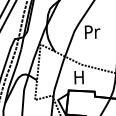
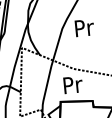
text: (79, 77) -> (72, 84), H -> Pr

